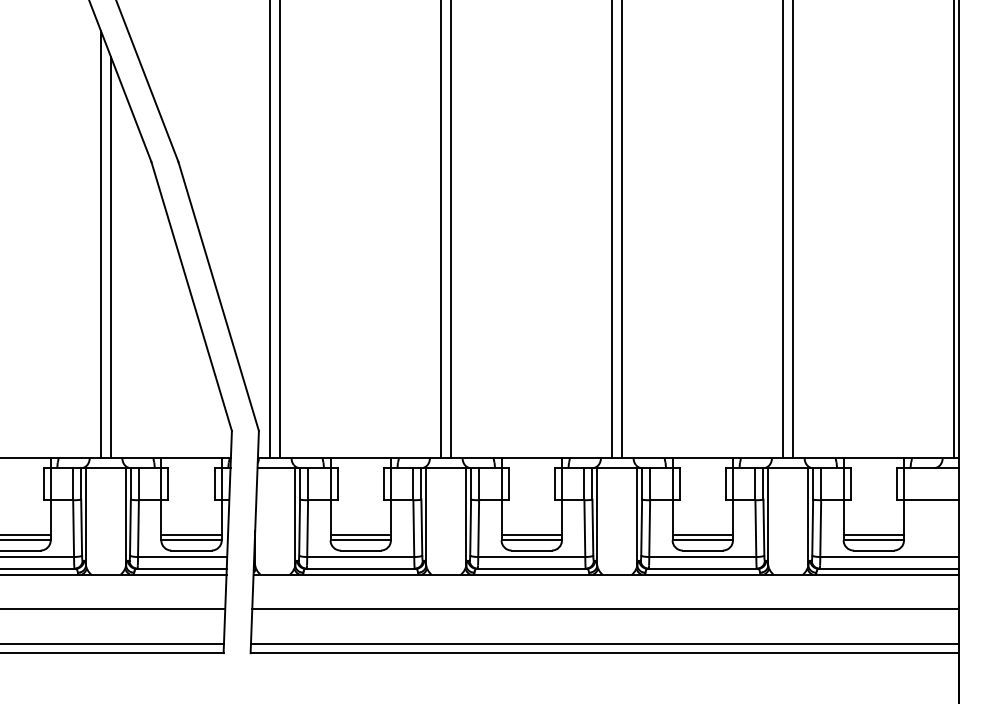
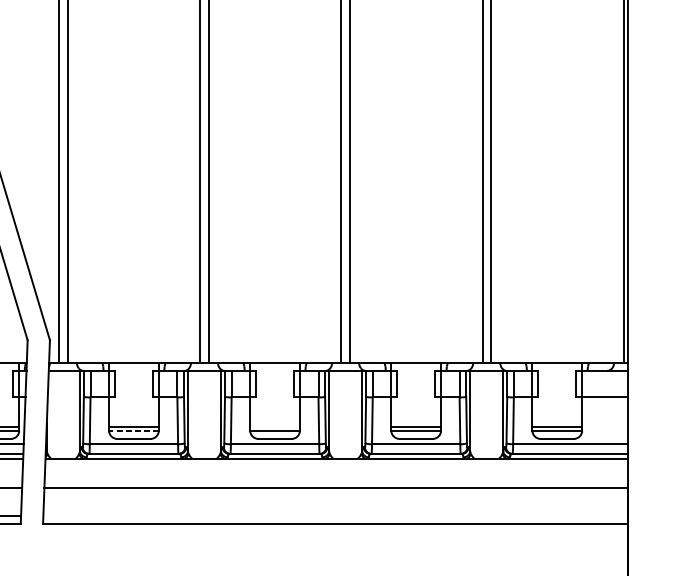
line: (531, 535) -> (274, 426), removed
line: (360, 540) -> (133, 430), solid -> dashed
line: (604, 643) -> (335, 515), removed

